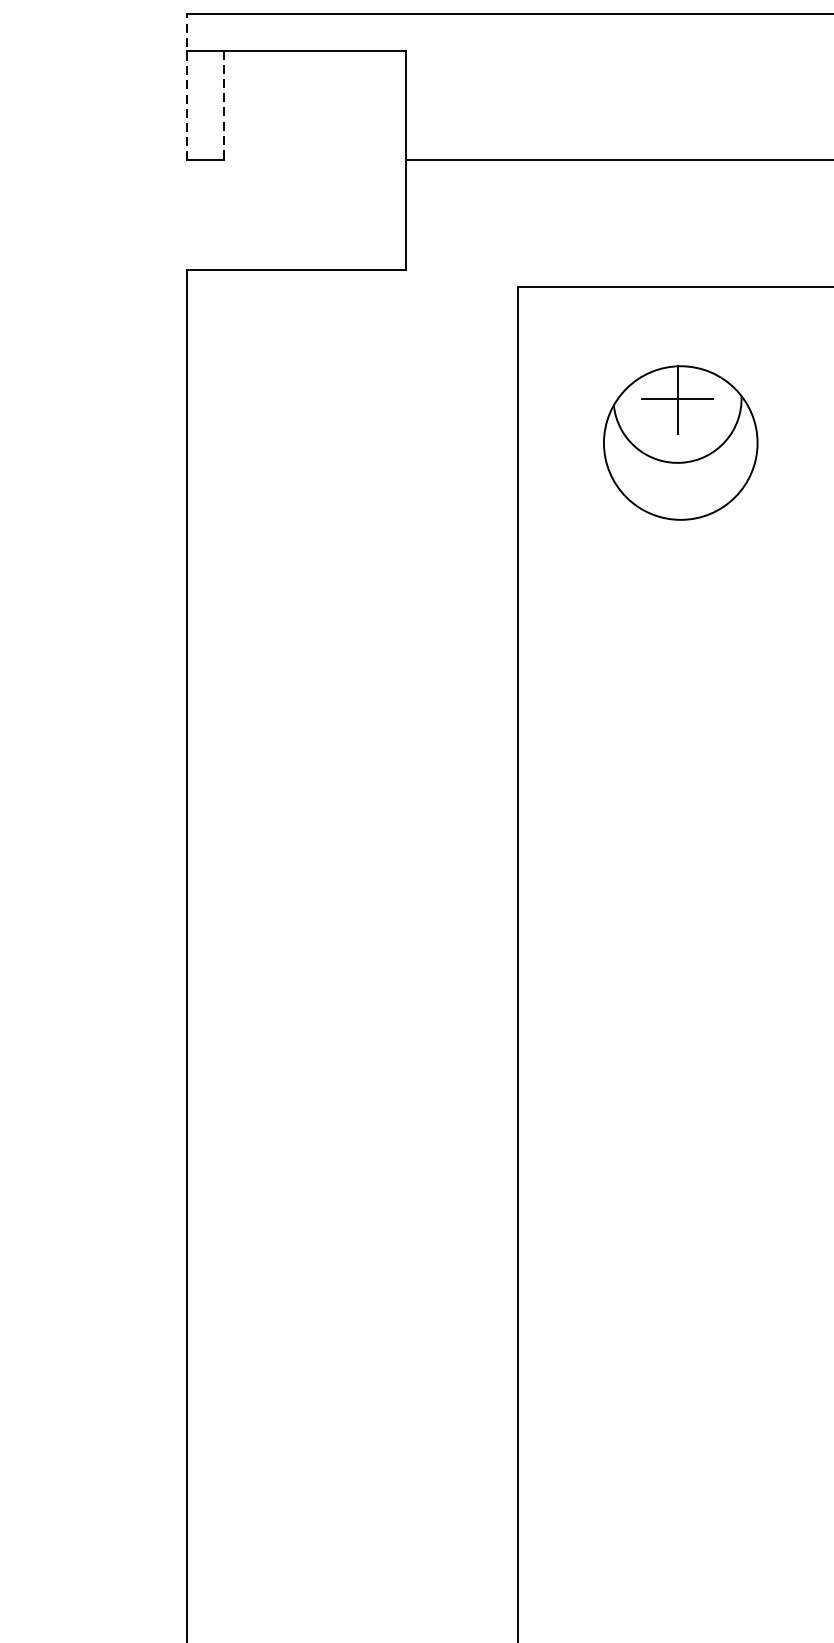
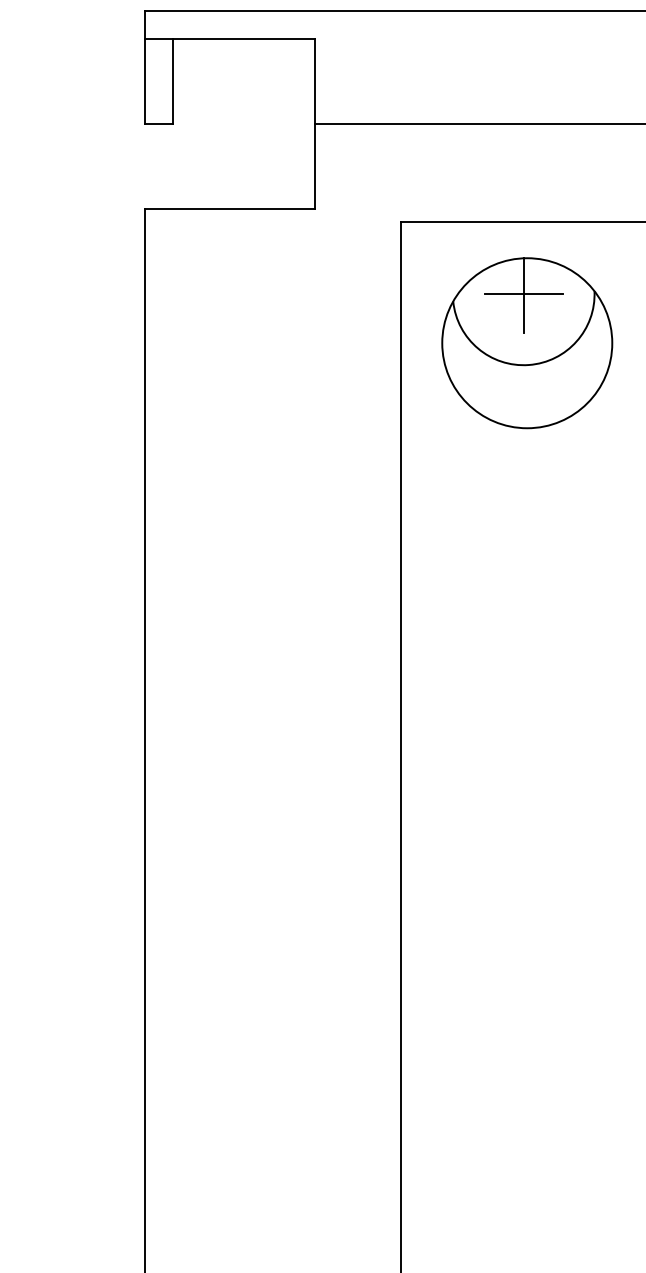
line: (186, 87) -> (144, 67), dashed -> solid
line: (224, 105) -> (173, 81), dashed -> solid
part: (680, 443) -> (527, 343), size x1.43

